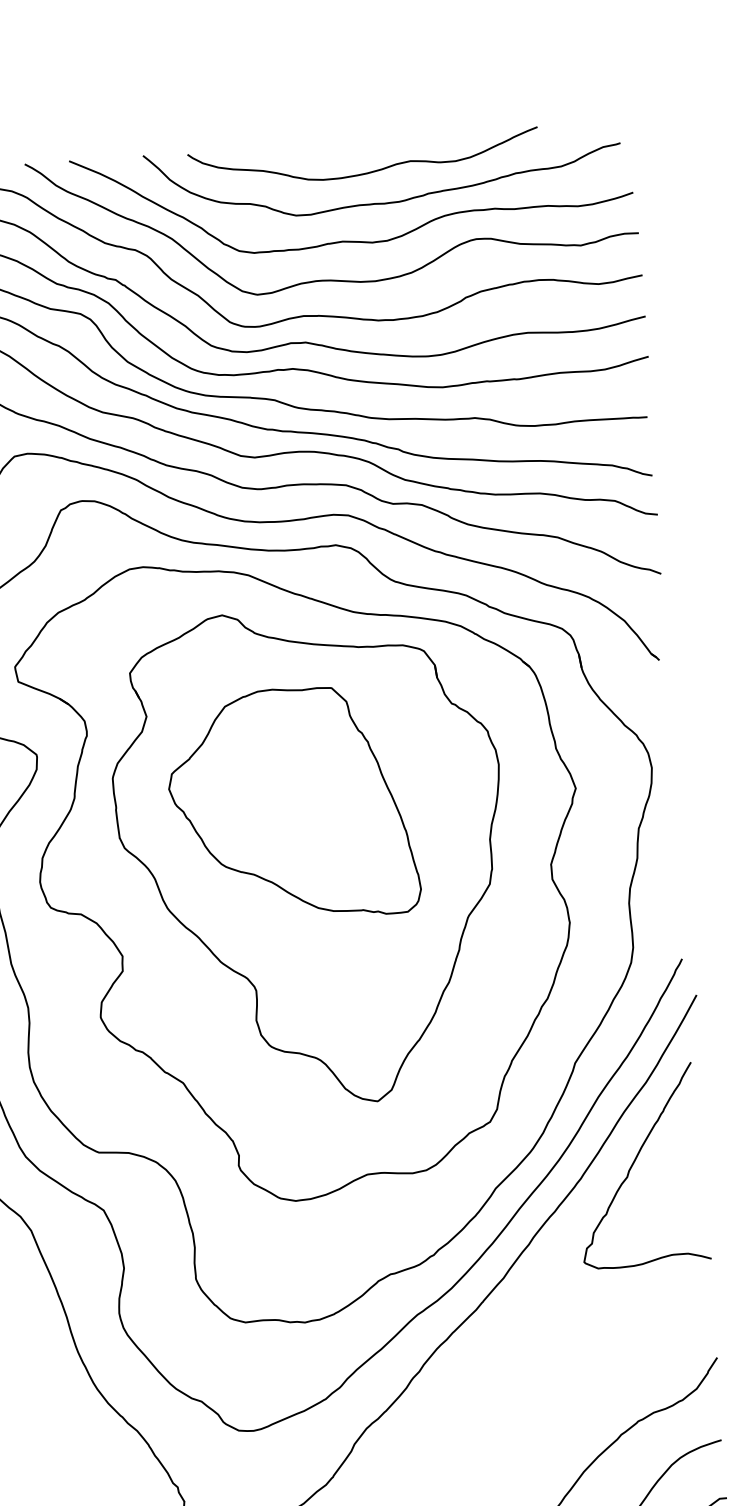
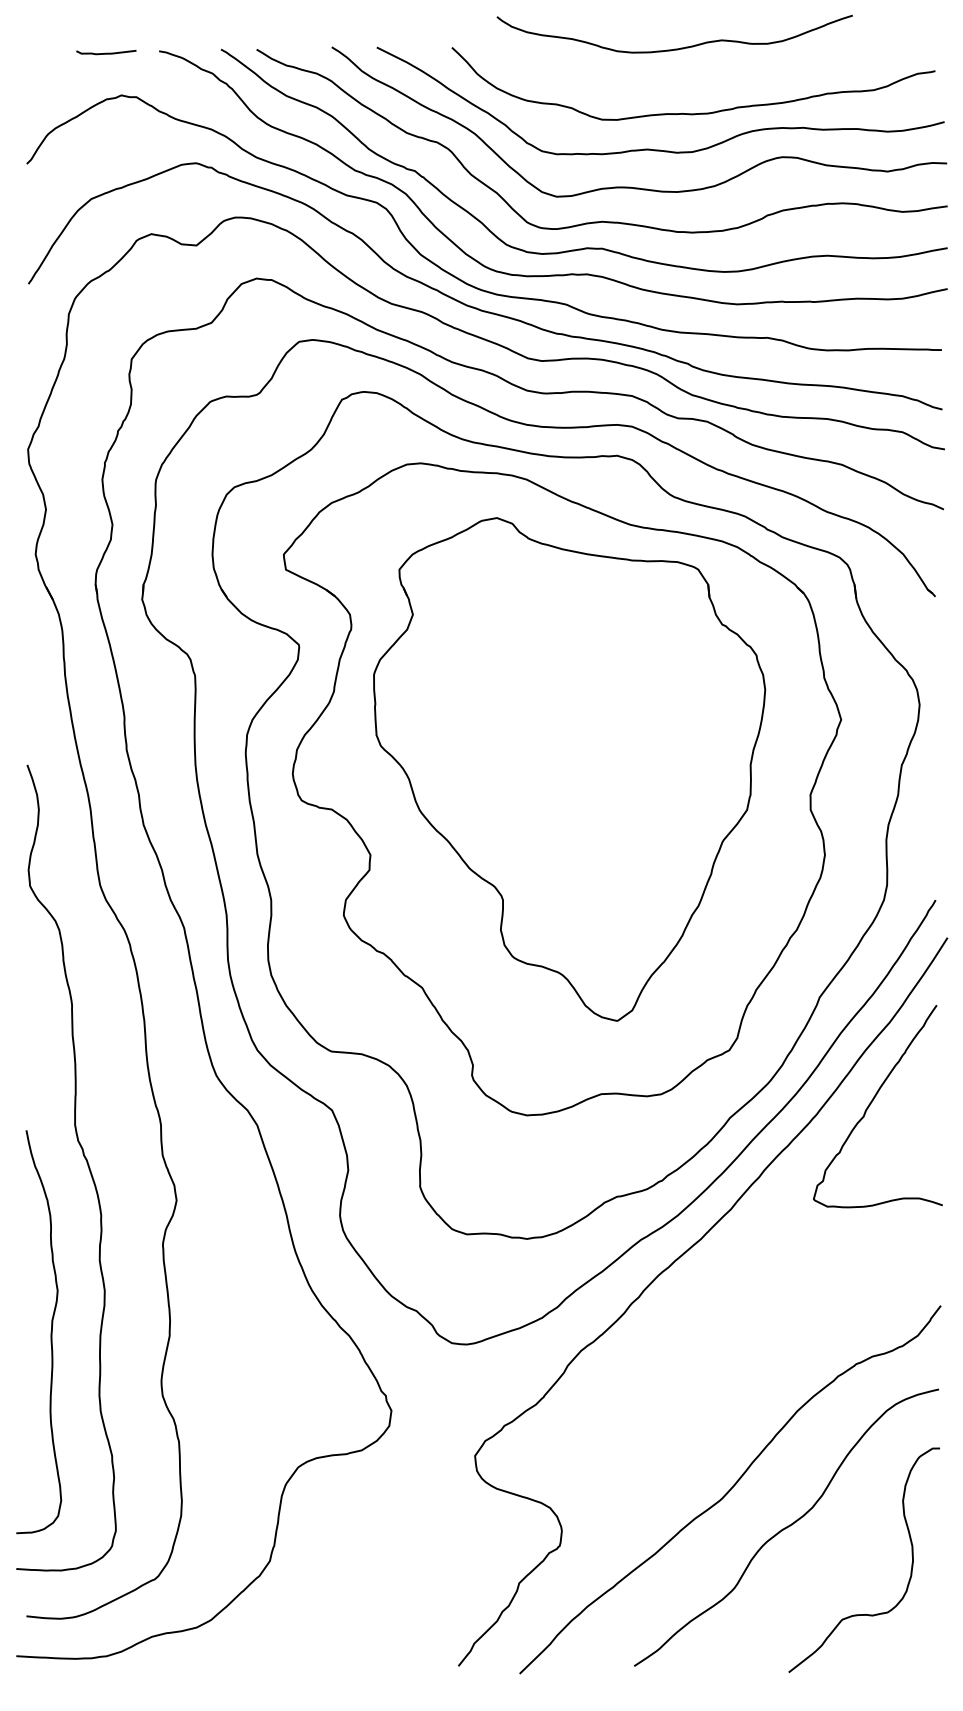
curve: (364, 172) -> (674, 48), moved
part: (292, 804) -> (553, 714), removed

